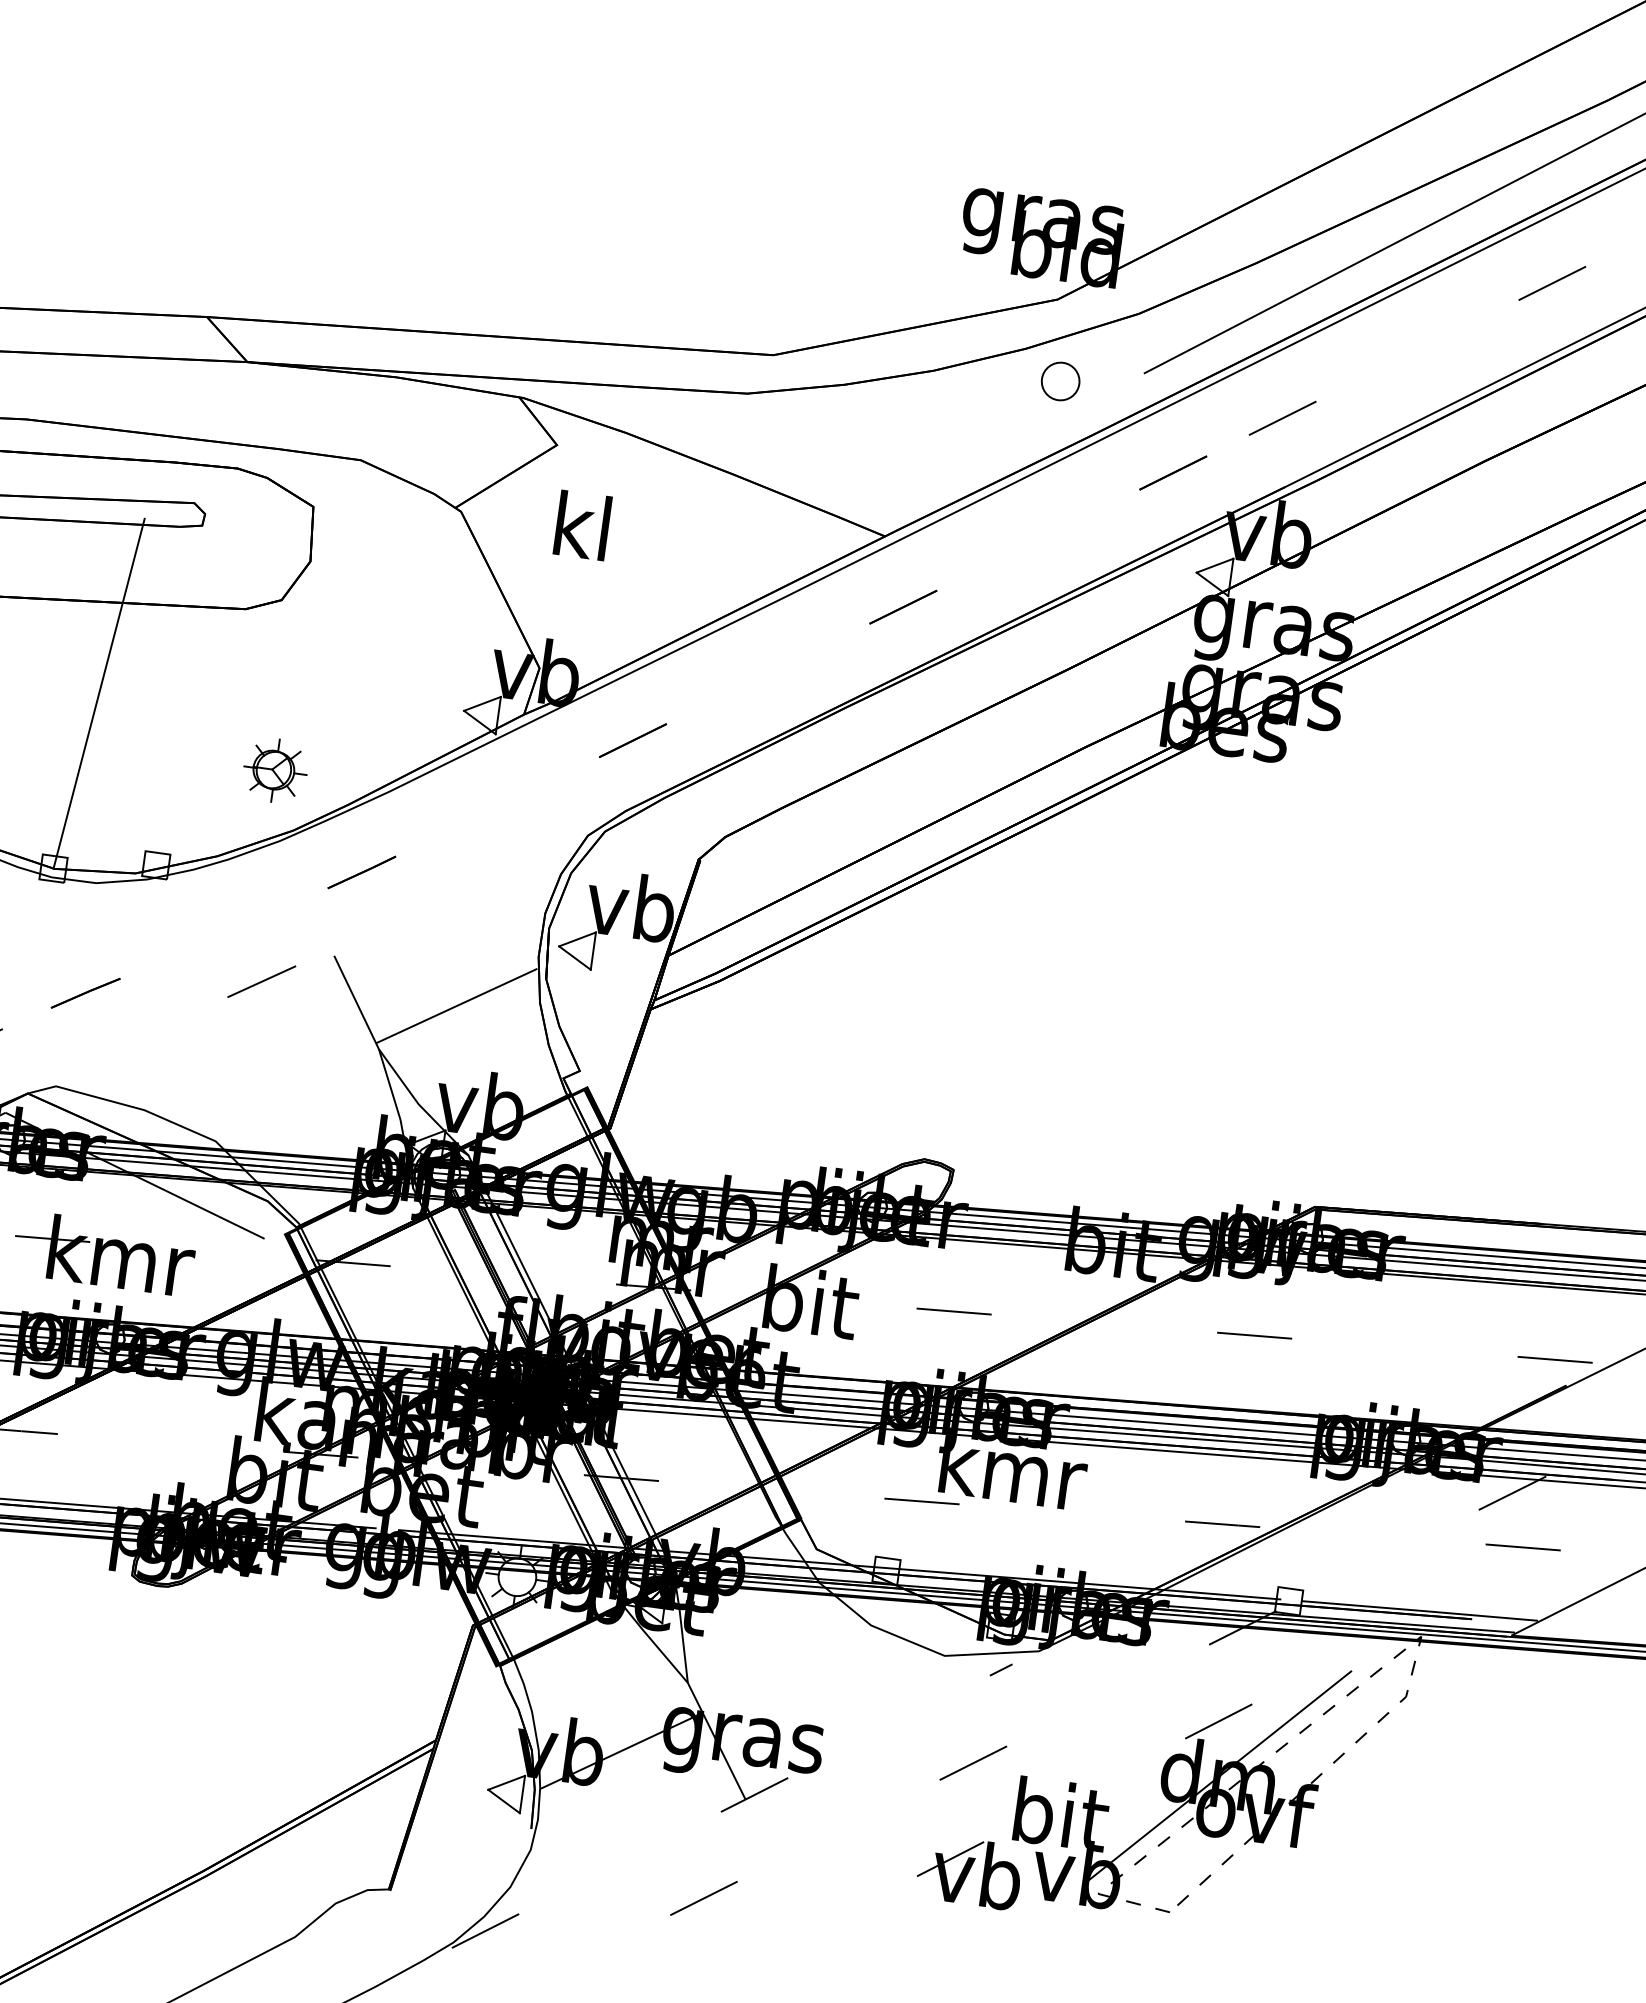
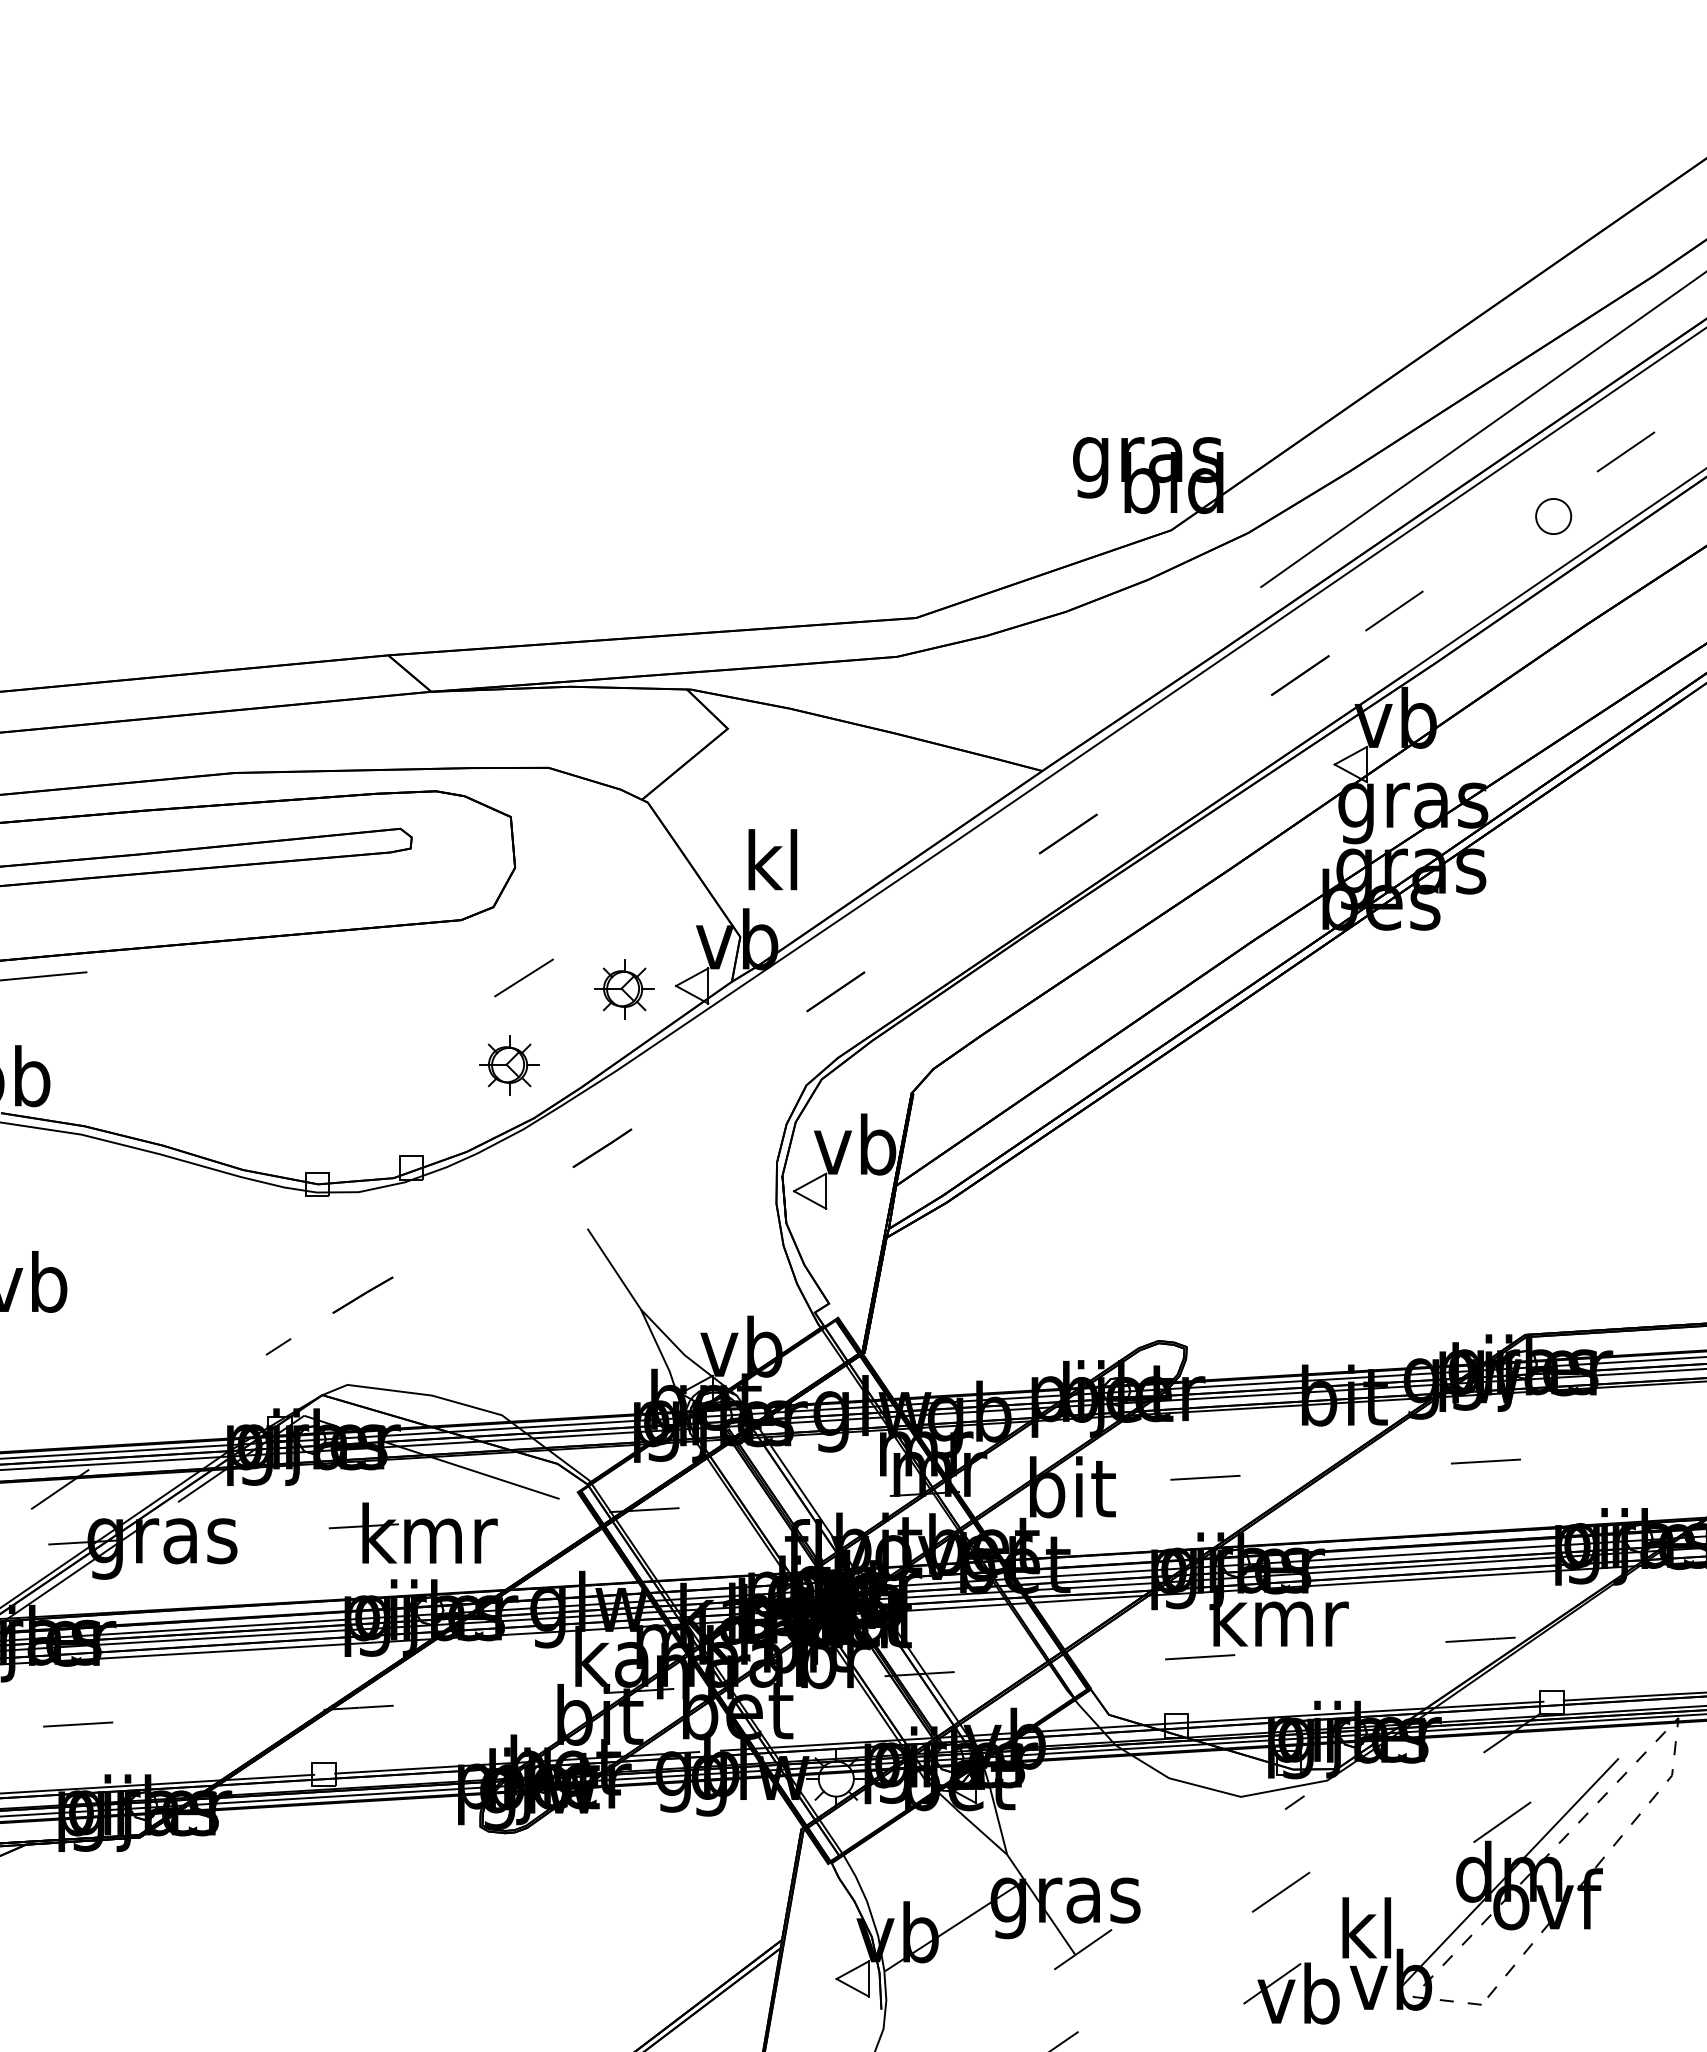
part: (1060, 381) -> (1553, 516), moved
text: (582, 525) -> (772, 859), moved
line: (98, 693) -> (336, 1016), removed
part: (408, 706) -> (624, 989), added
line: (261, 981) -> (523, 977), moved
line: (457, 1006) -> (707, 1259), removed
text: (1062, 1814) -> (1369, 1928), bit -> kl

